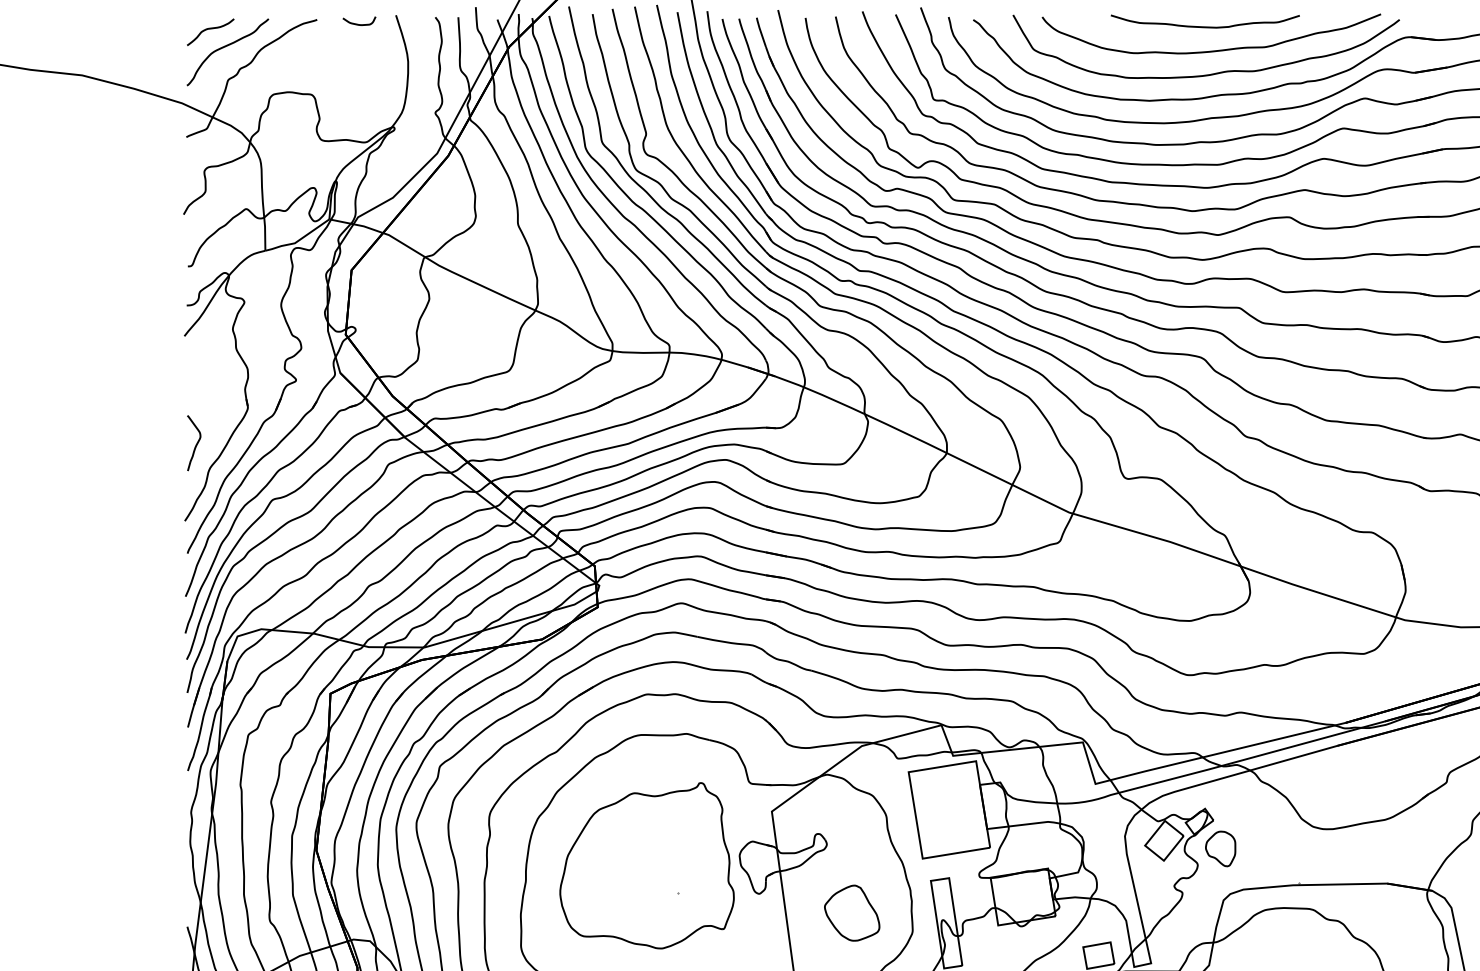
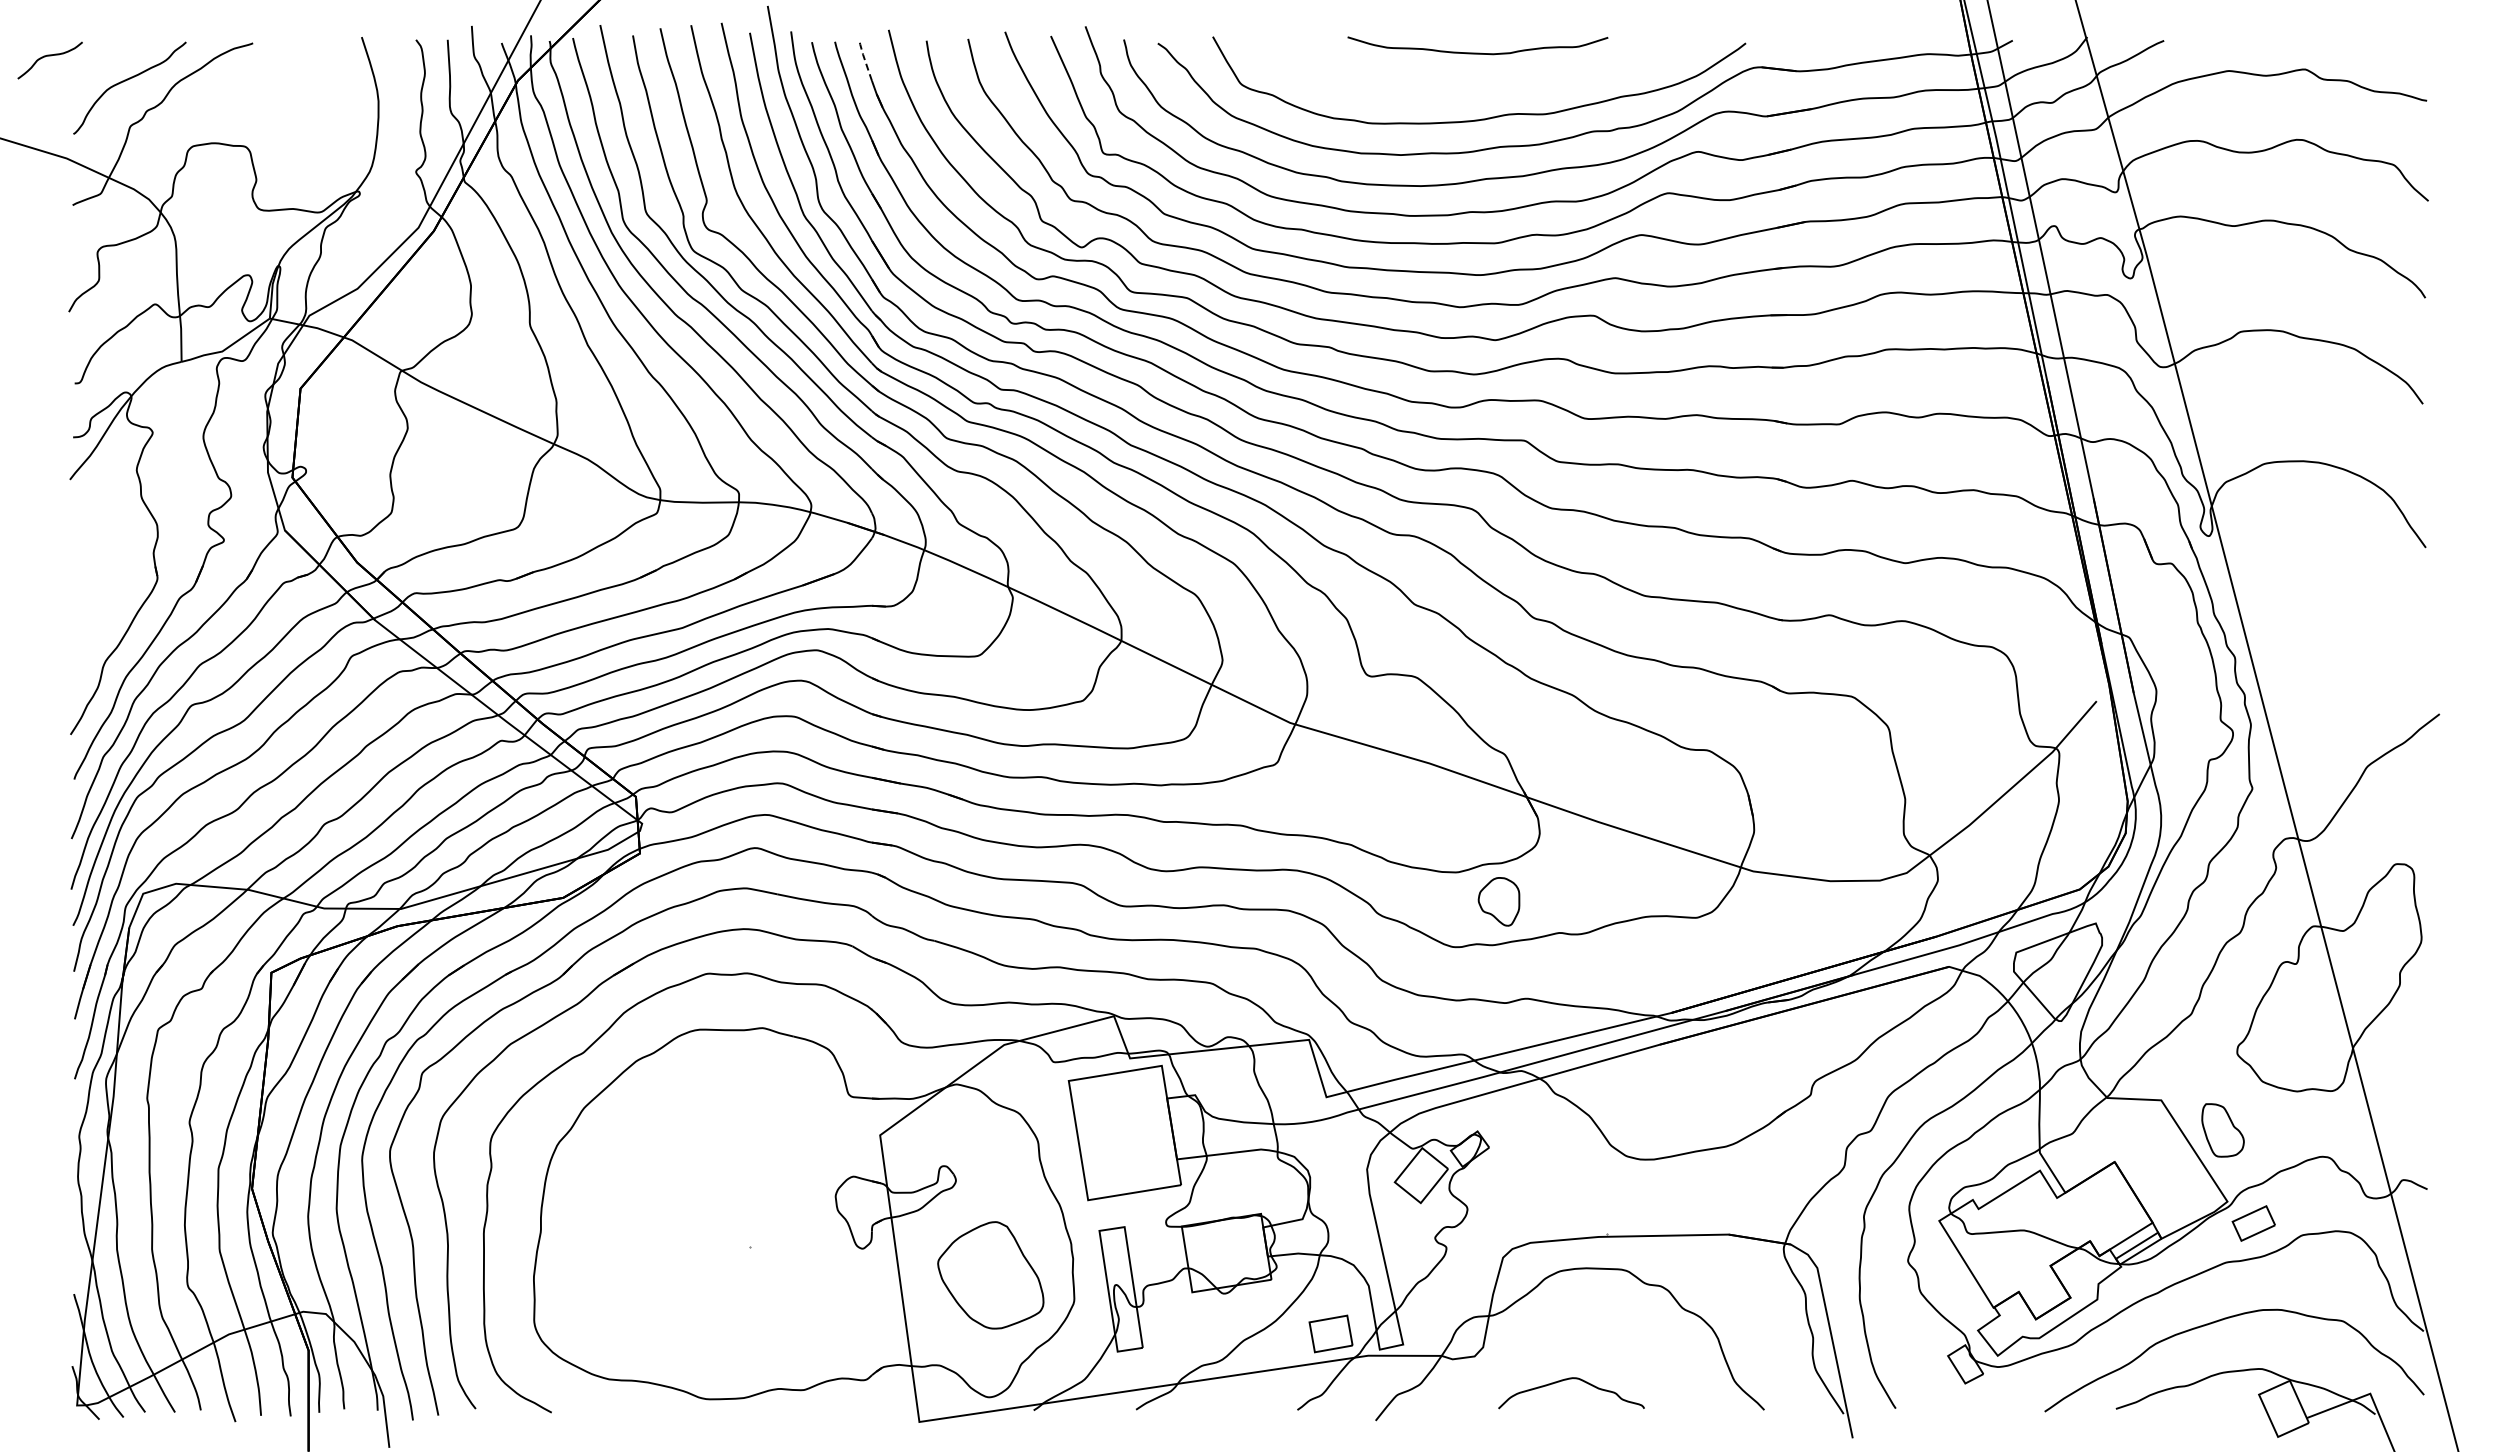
curve: (359, 24) -> (311, 49), removed
curve: (210, 29) -> (49, 56), moved
line: (760, 31) -> (864, 59), solid -> dashed
curve: (1214, 50) -> (1490, 85), removed
curve: (196, 443) -> (86, 627), removed
part: (1220, 848) -> (1498, 901), moved
part: (646, 865) -> (707, 1209), removed
part: (851, 913) -> (990, 1275), size x1.4

